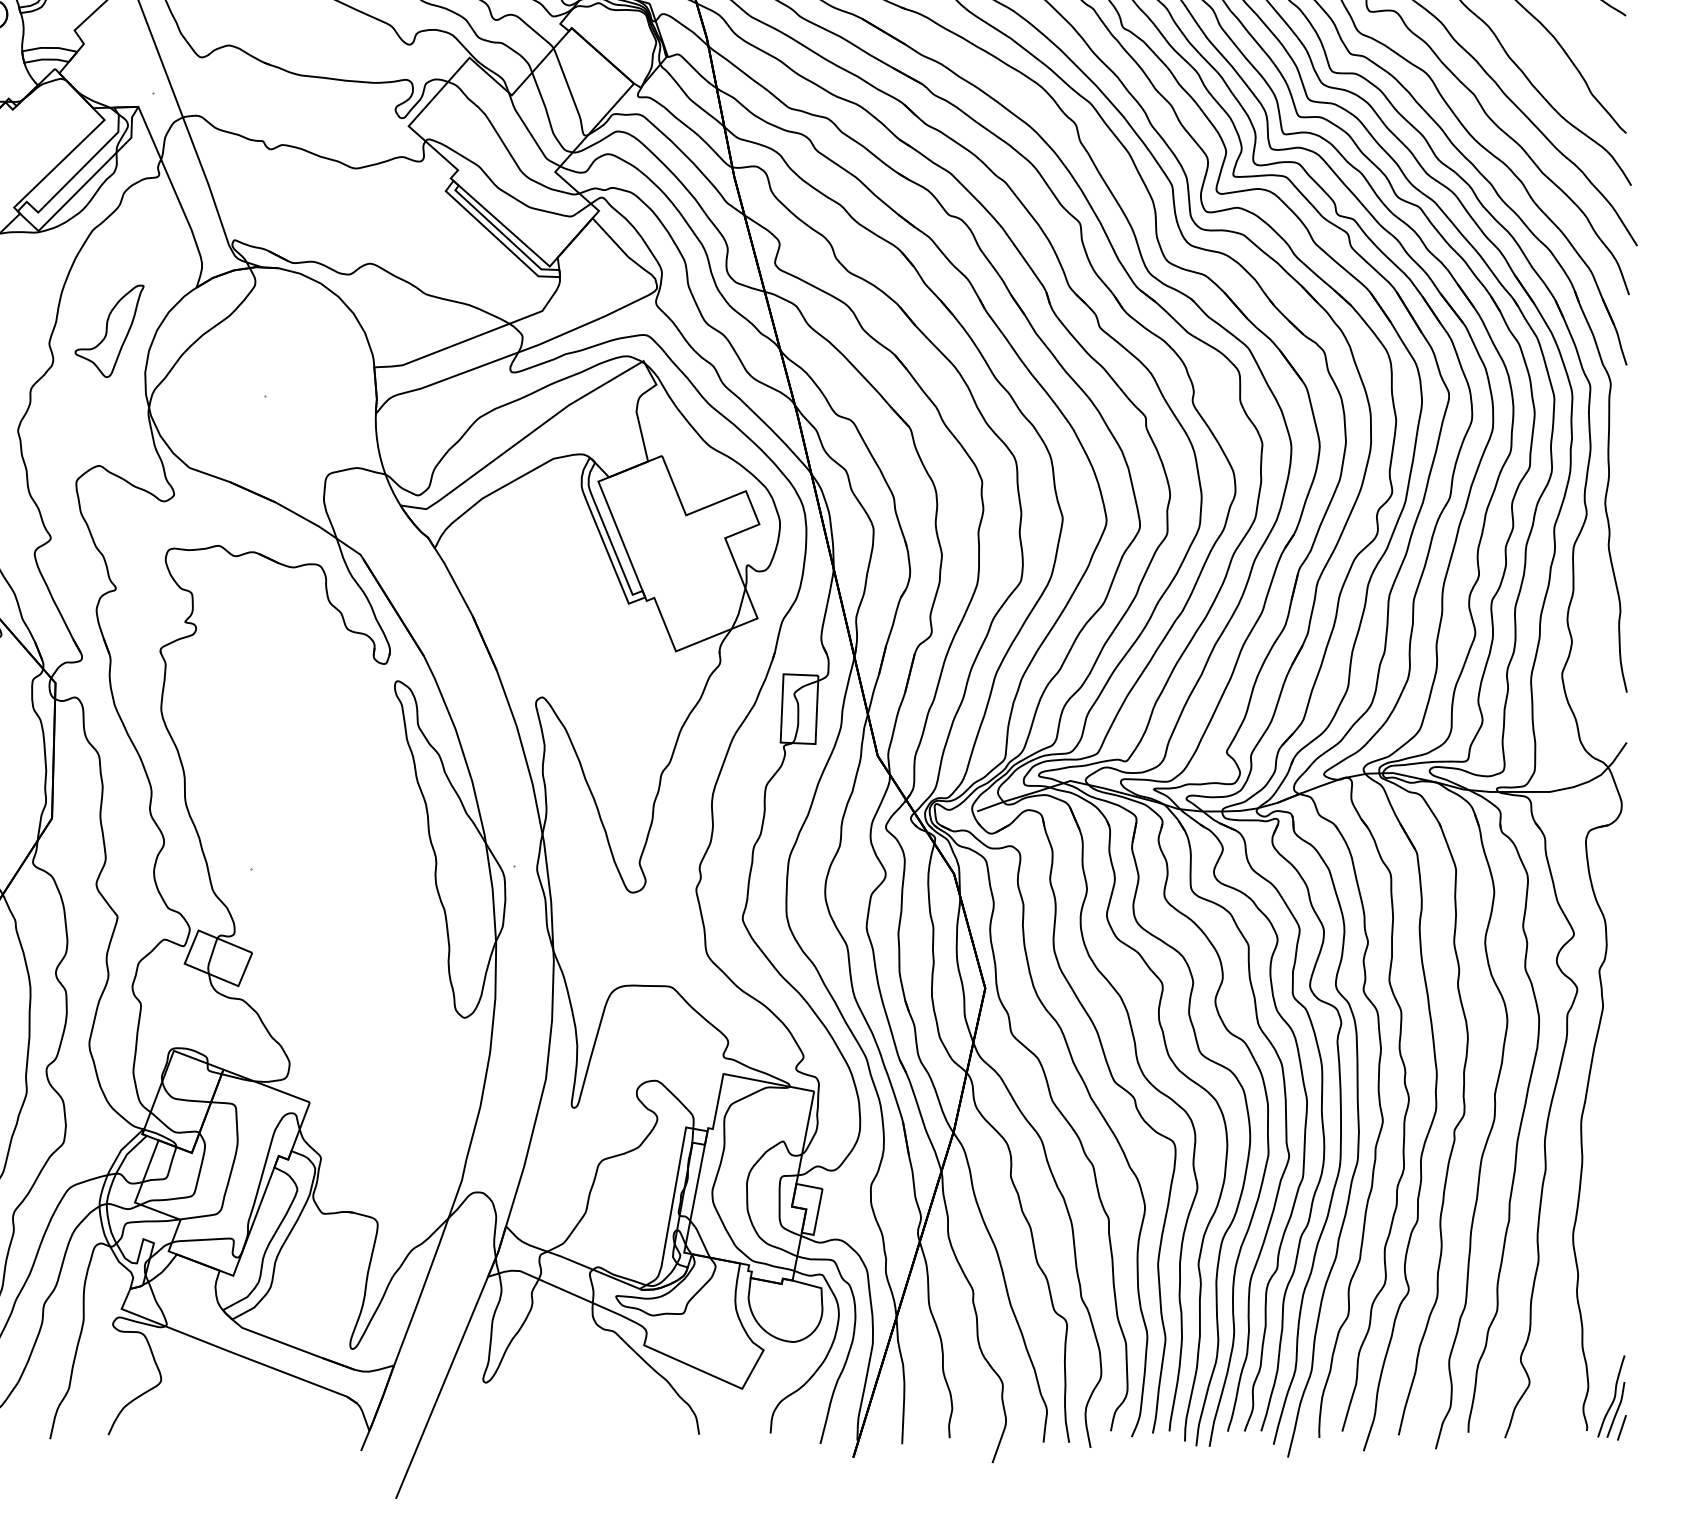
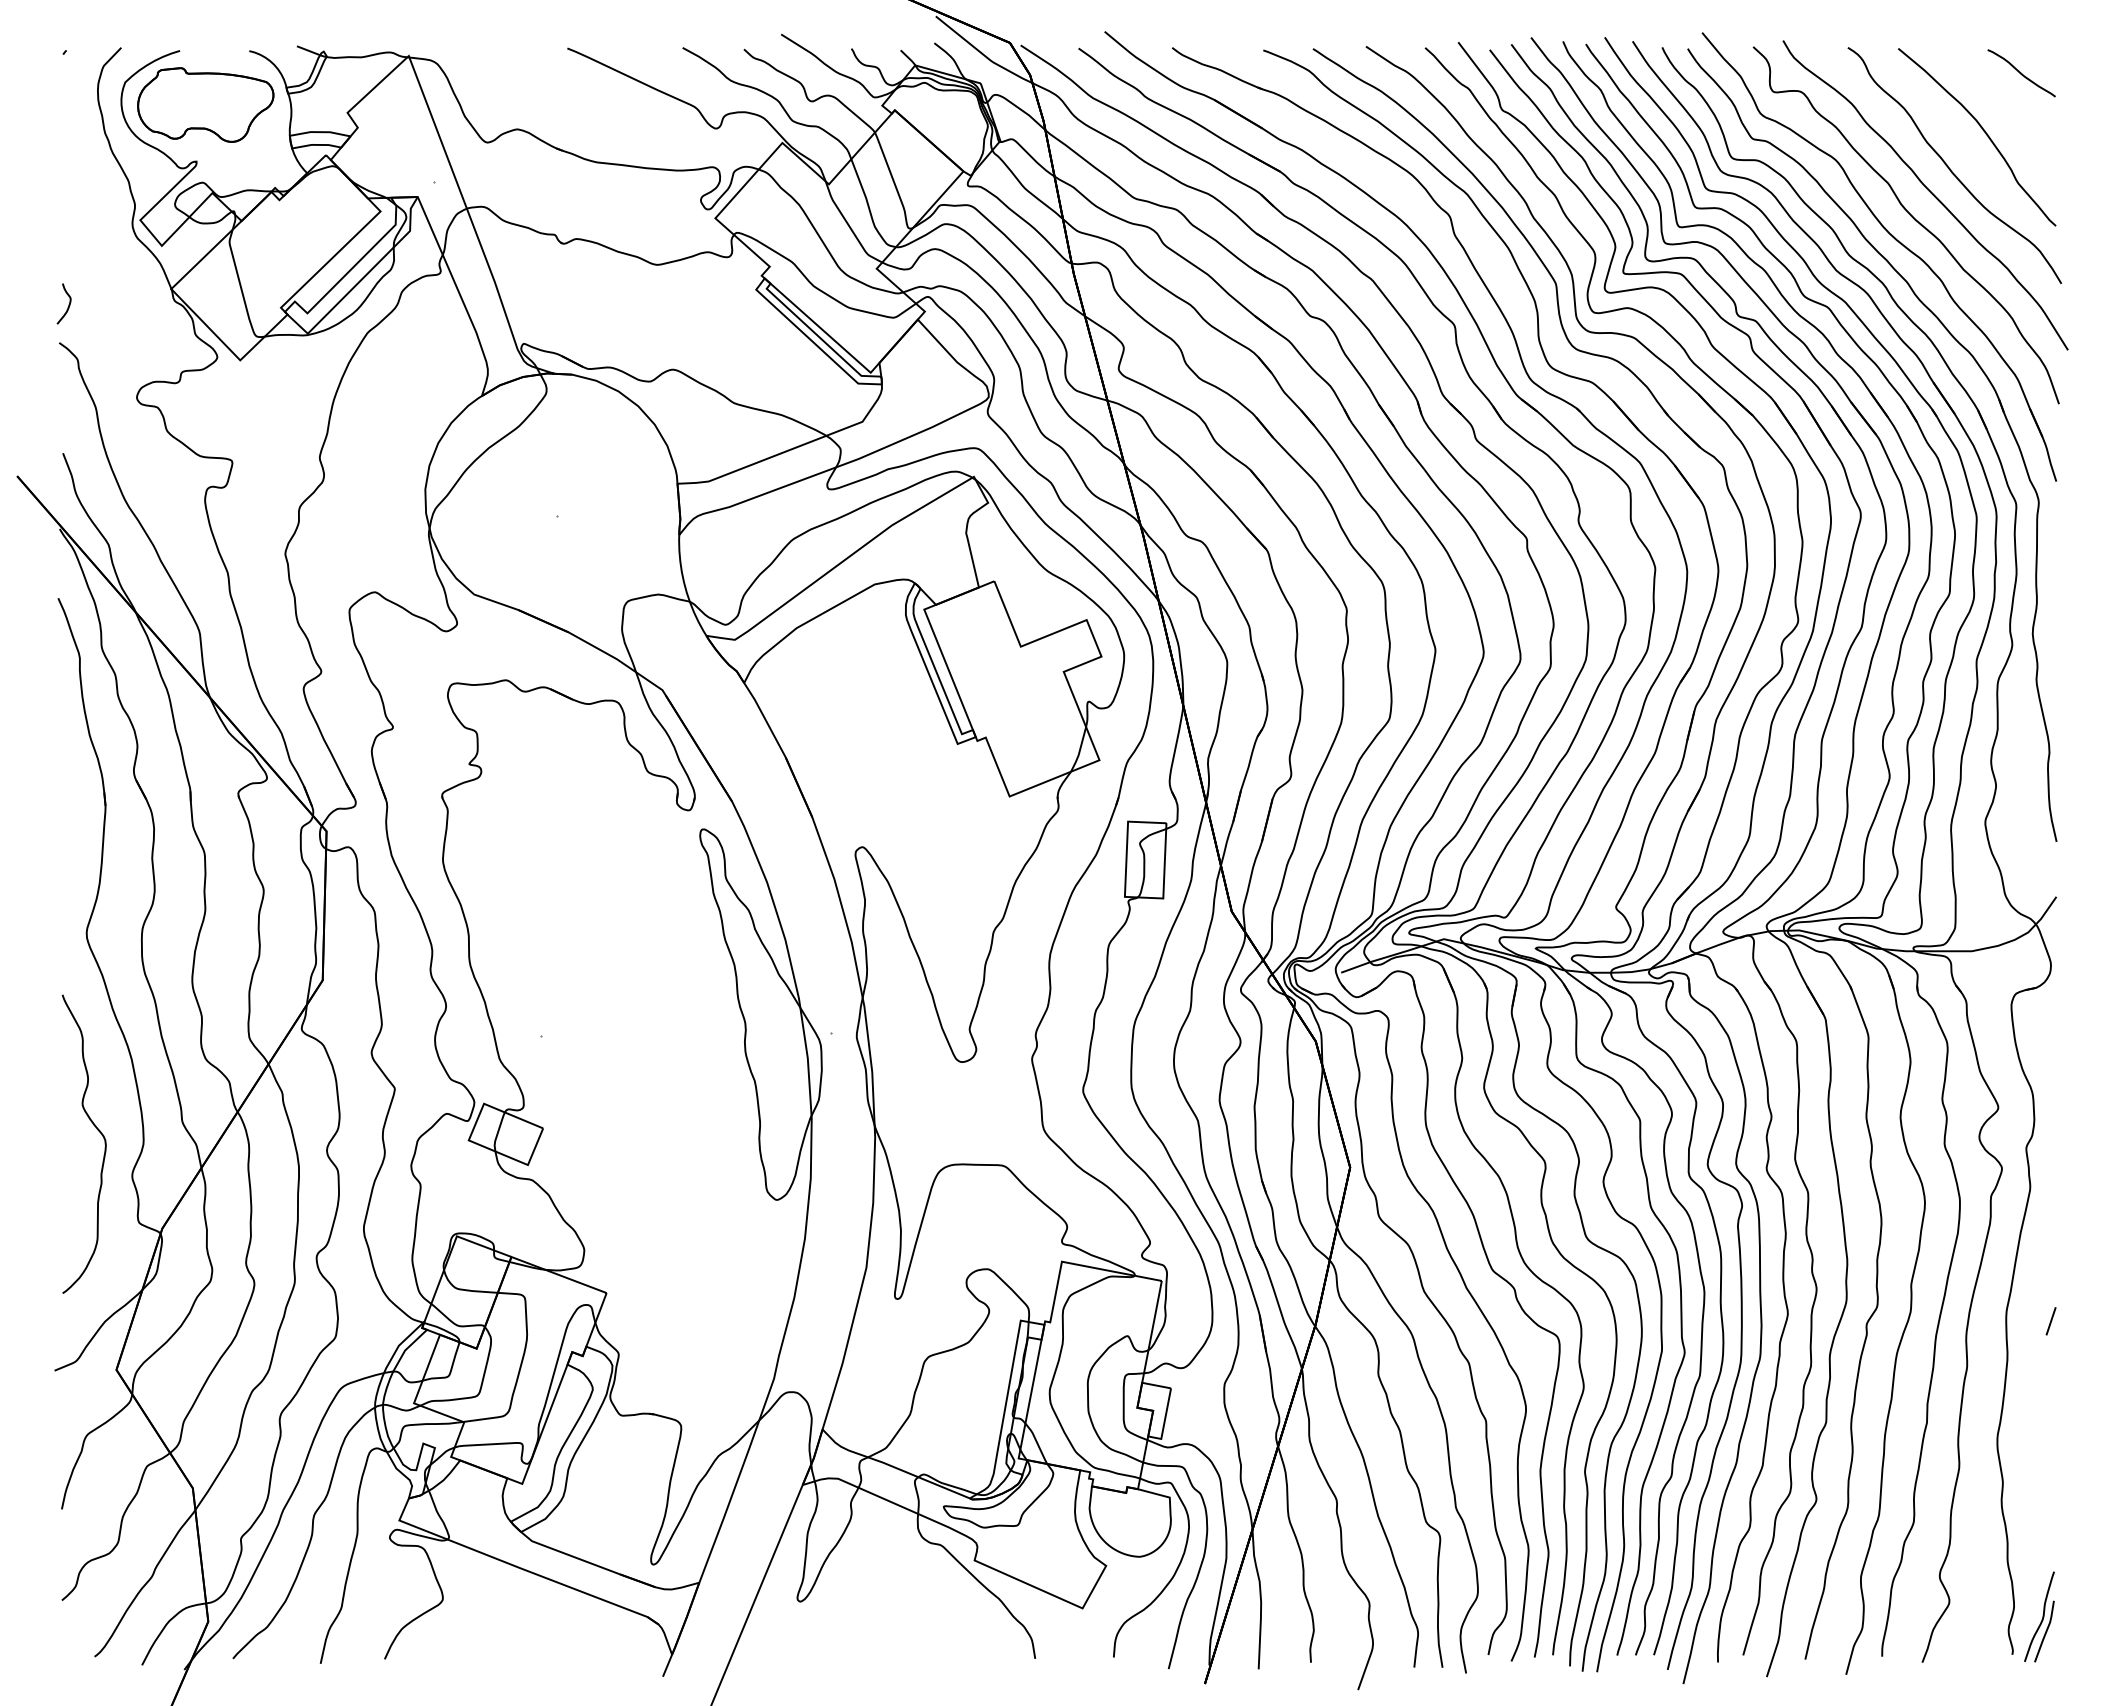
part: (109, 330) -> (385, 443), removed
line: (1621, 1427) -> (2050, 1321), moved

